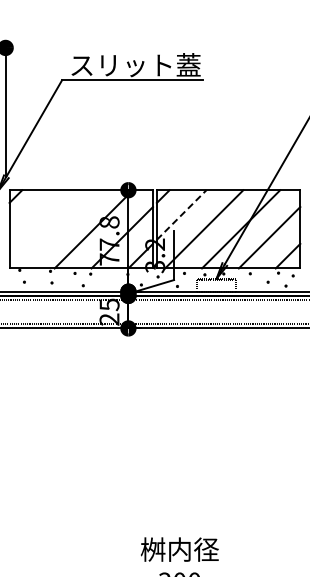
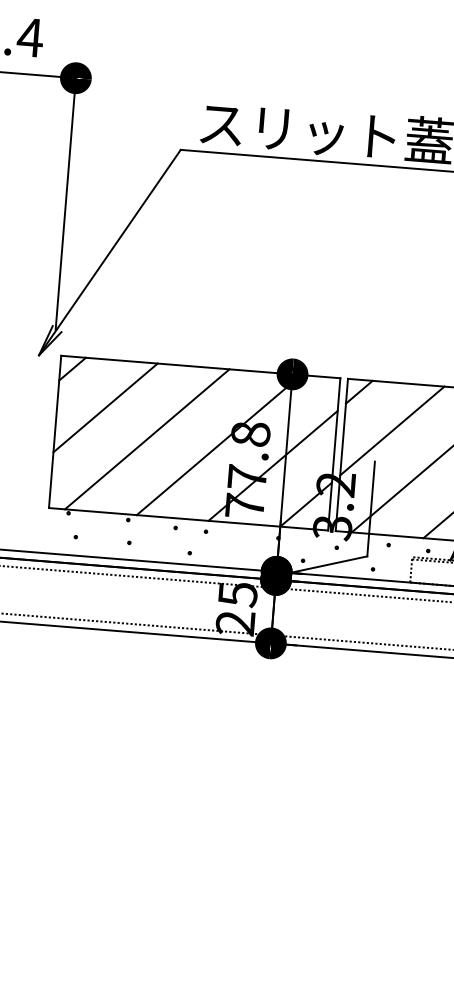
line: (34, 214) -> (105, 406), added
line: (182, 214) -> (393, 430), dashed -> solid
line: (56, 229) -> (146, 439), added

